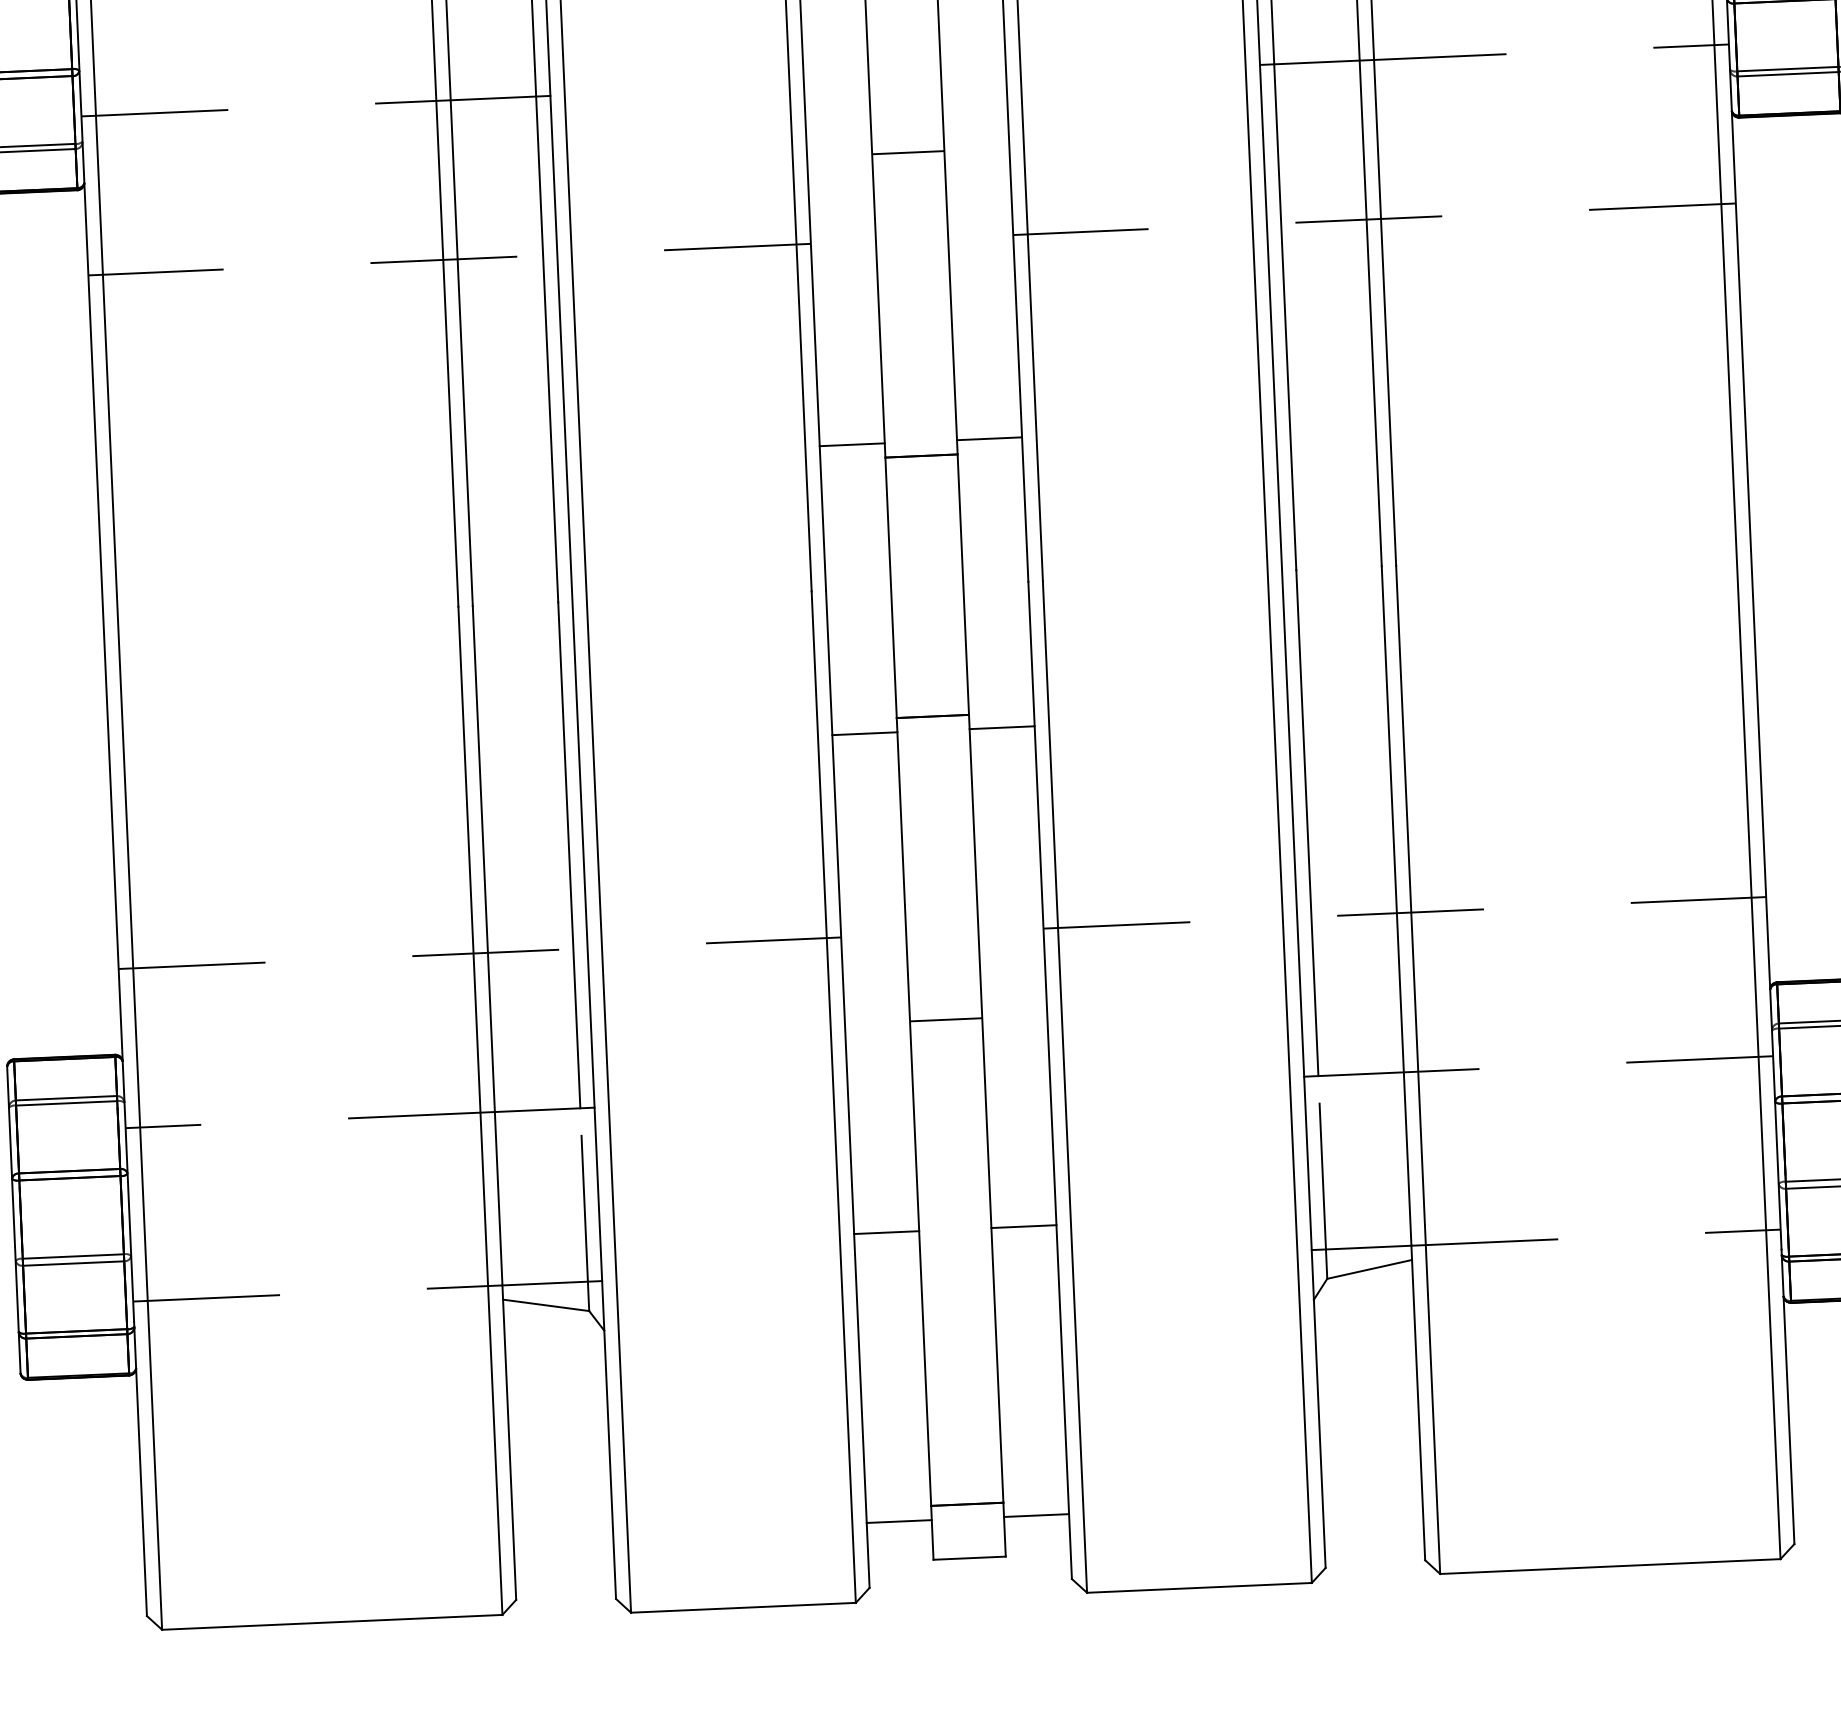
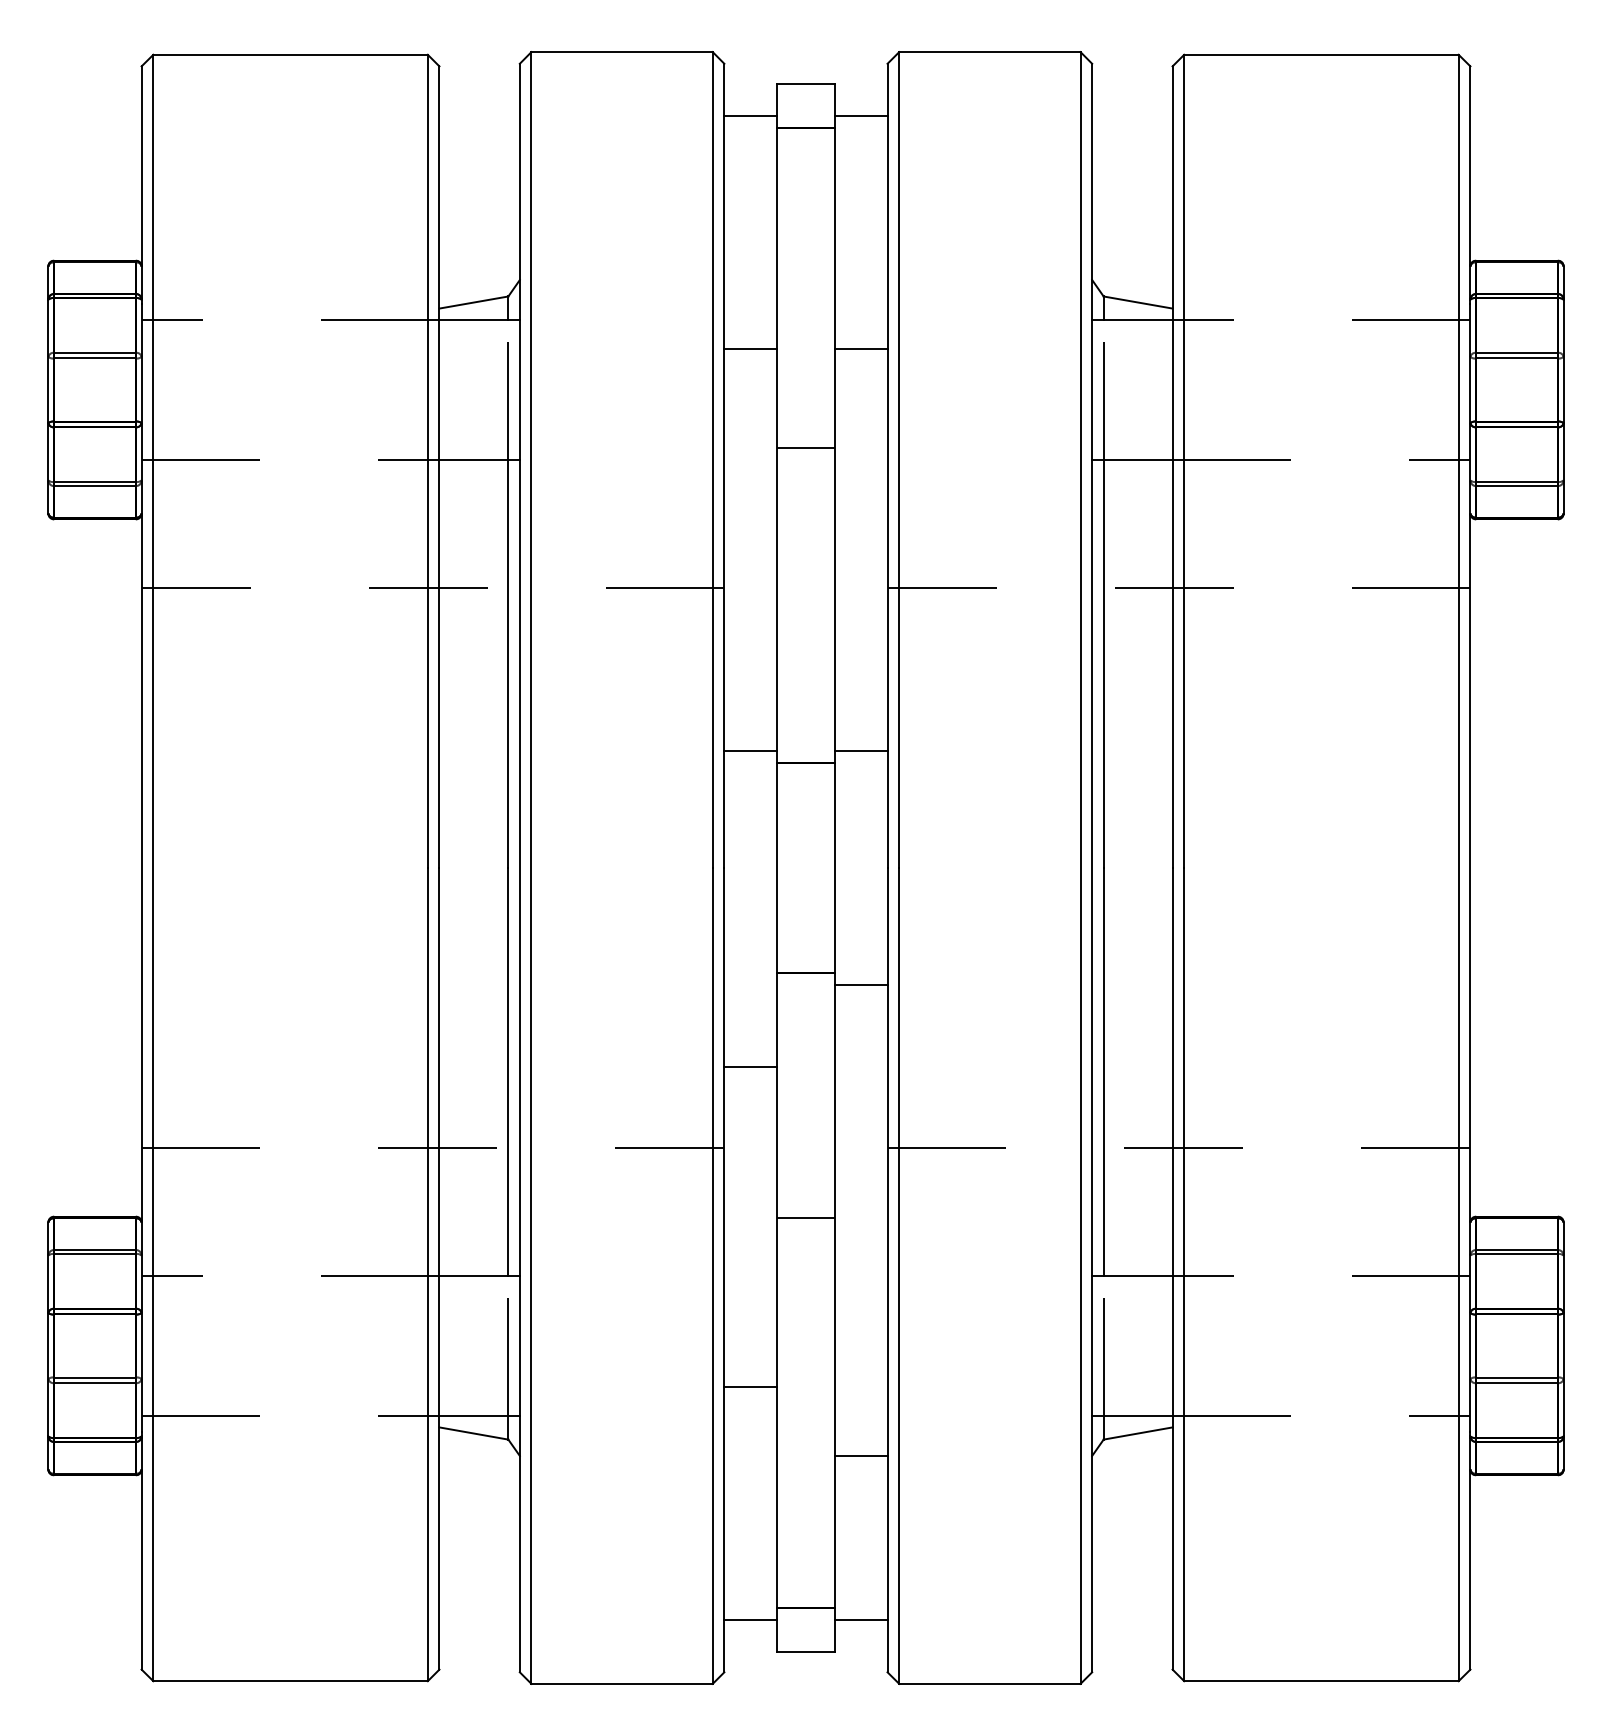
line: (907, 152) -> (805, 448), moved
line: (864, 733) -> (750, 1066), moved
line: (1024, 1226) -> (861, 1455), moved

